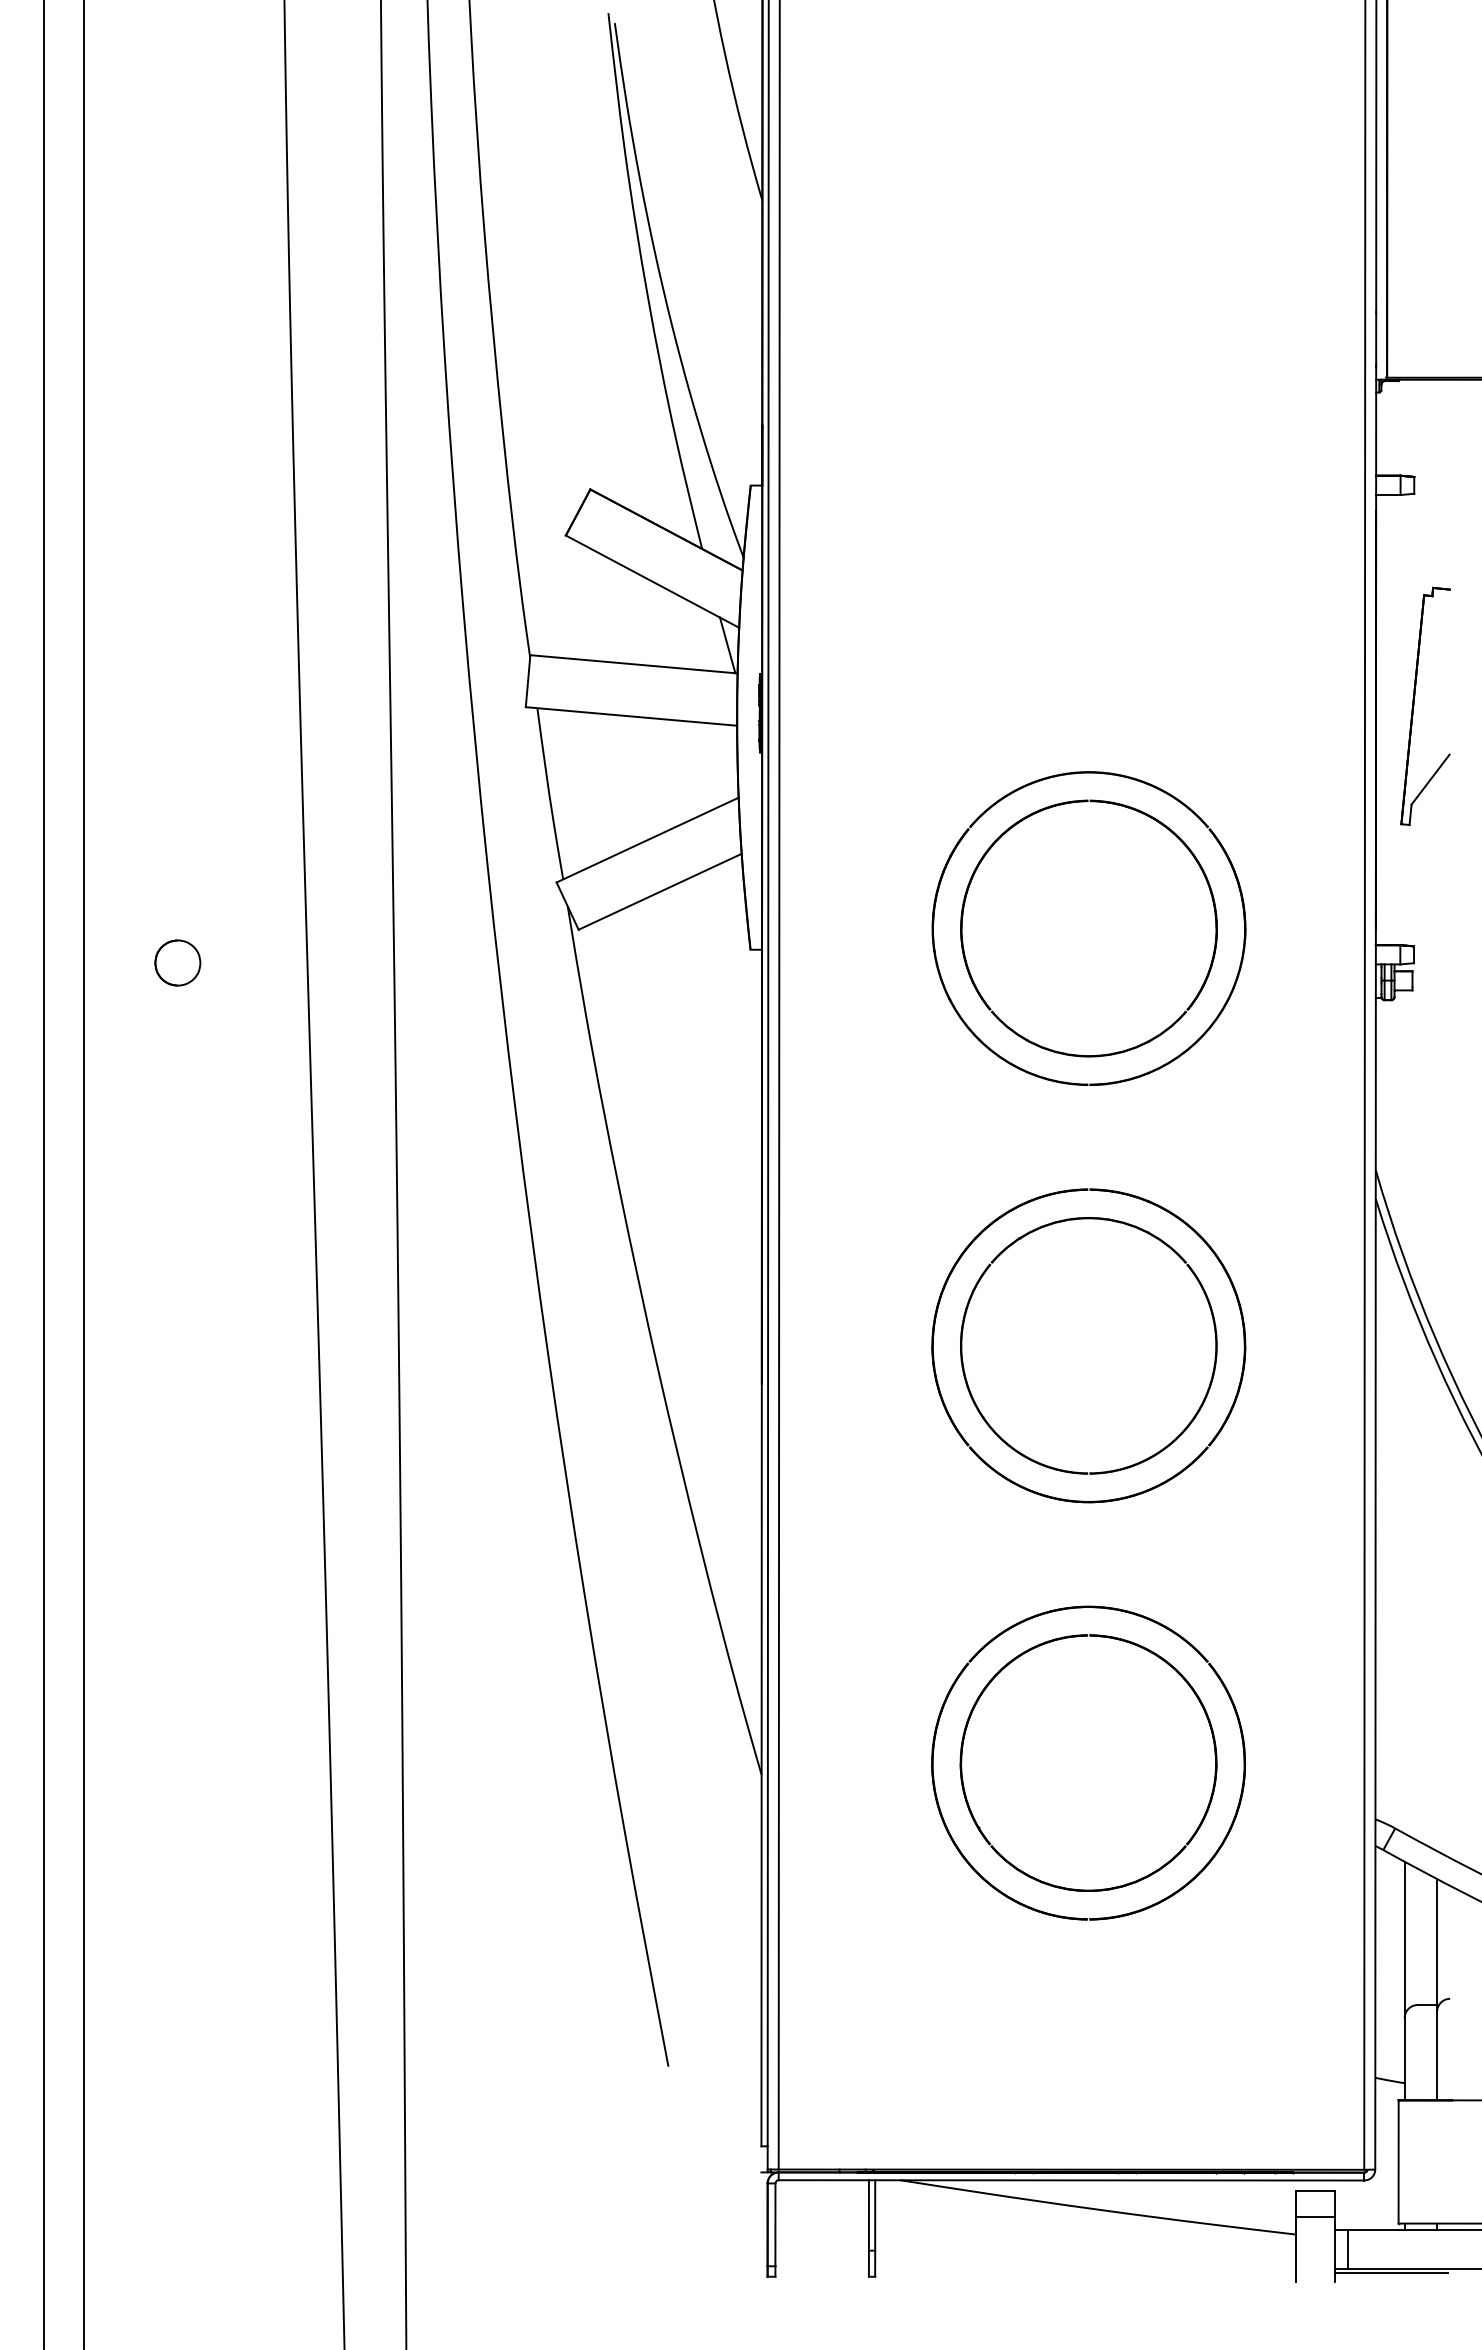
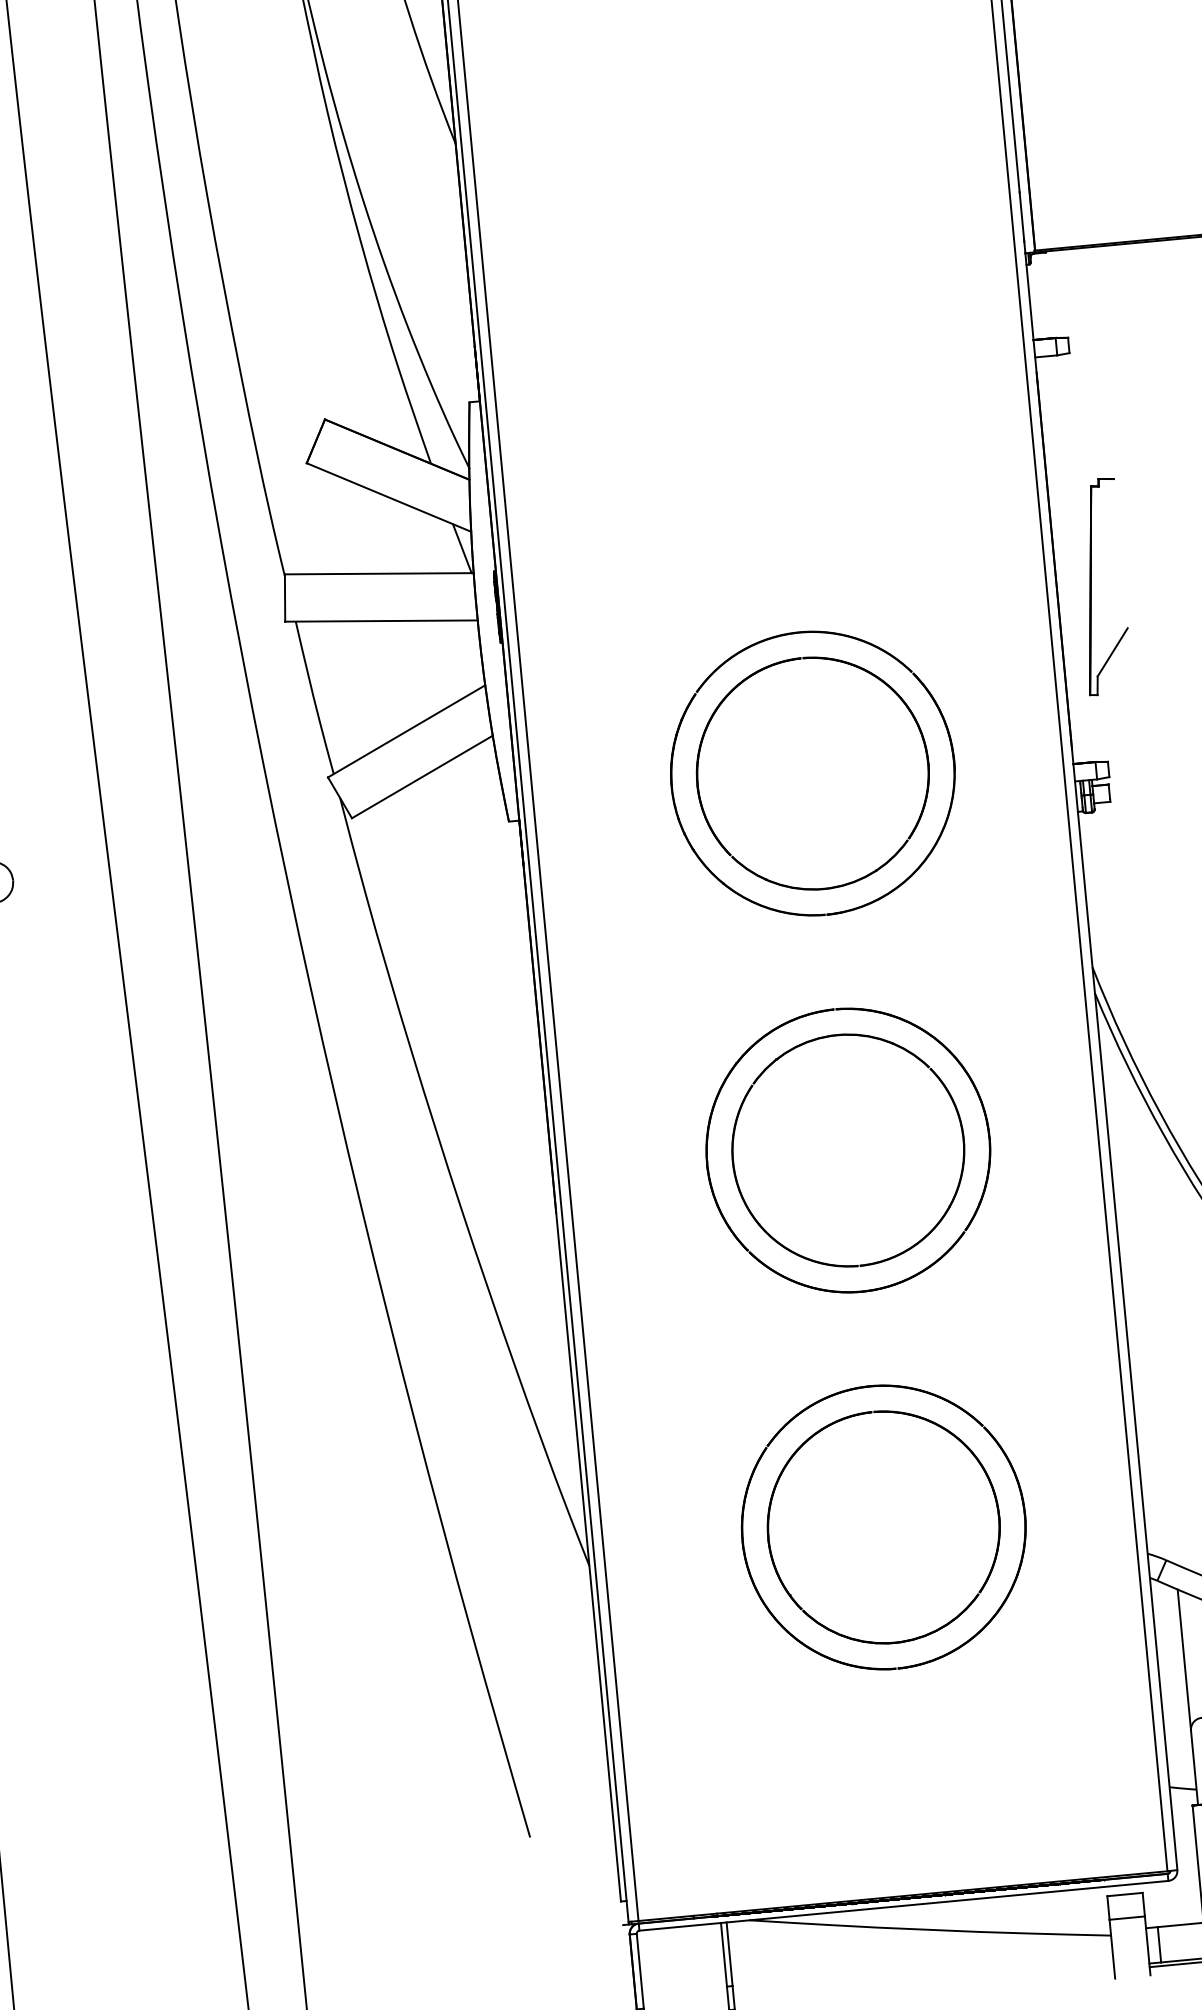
part: (1414, 705) -> (1091, 586), moved

